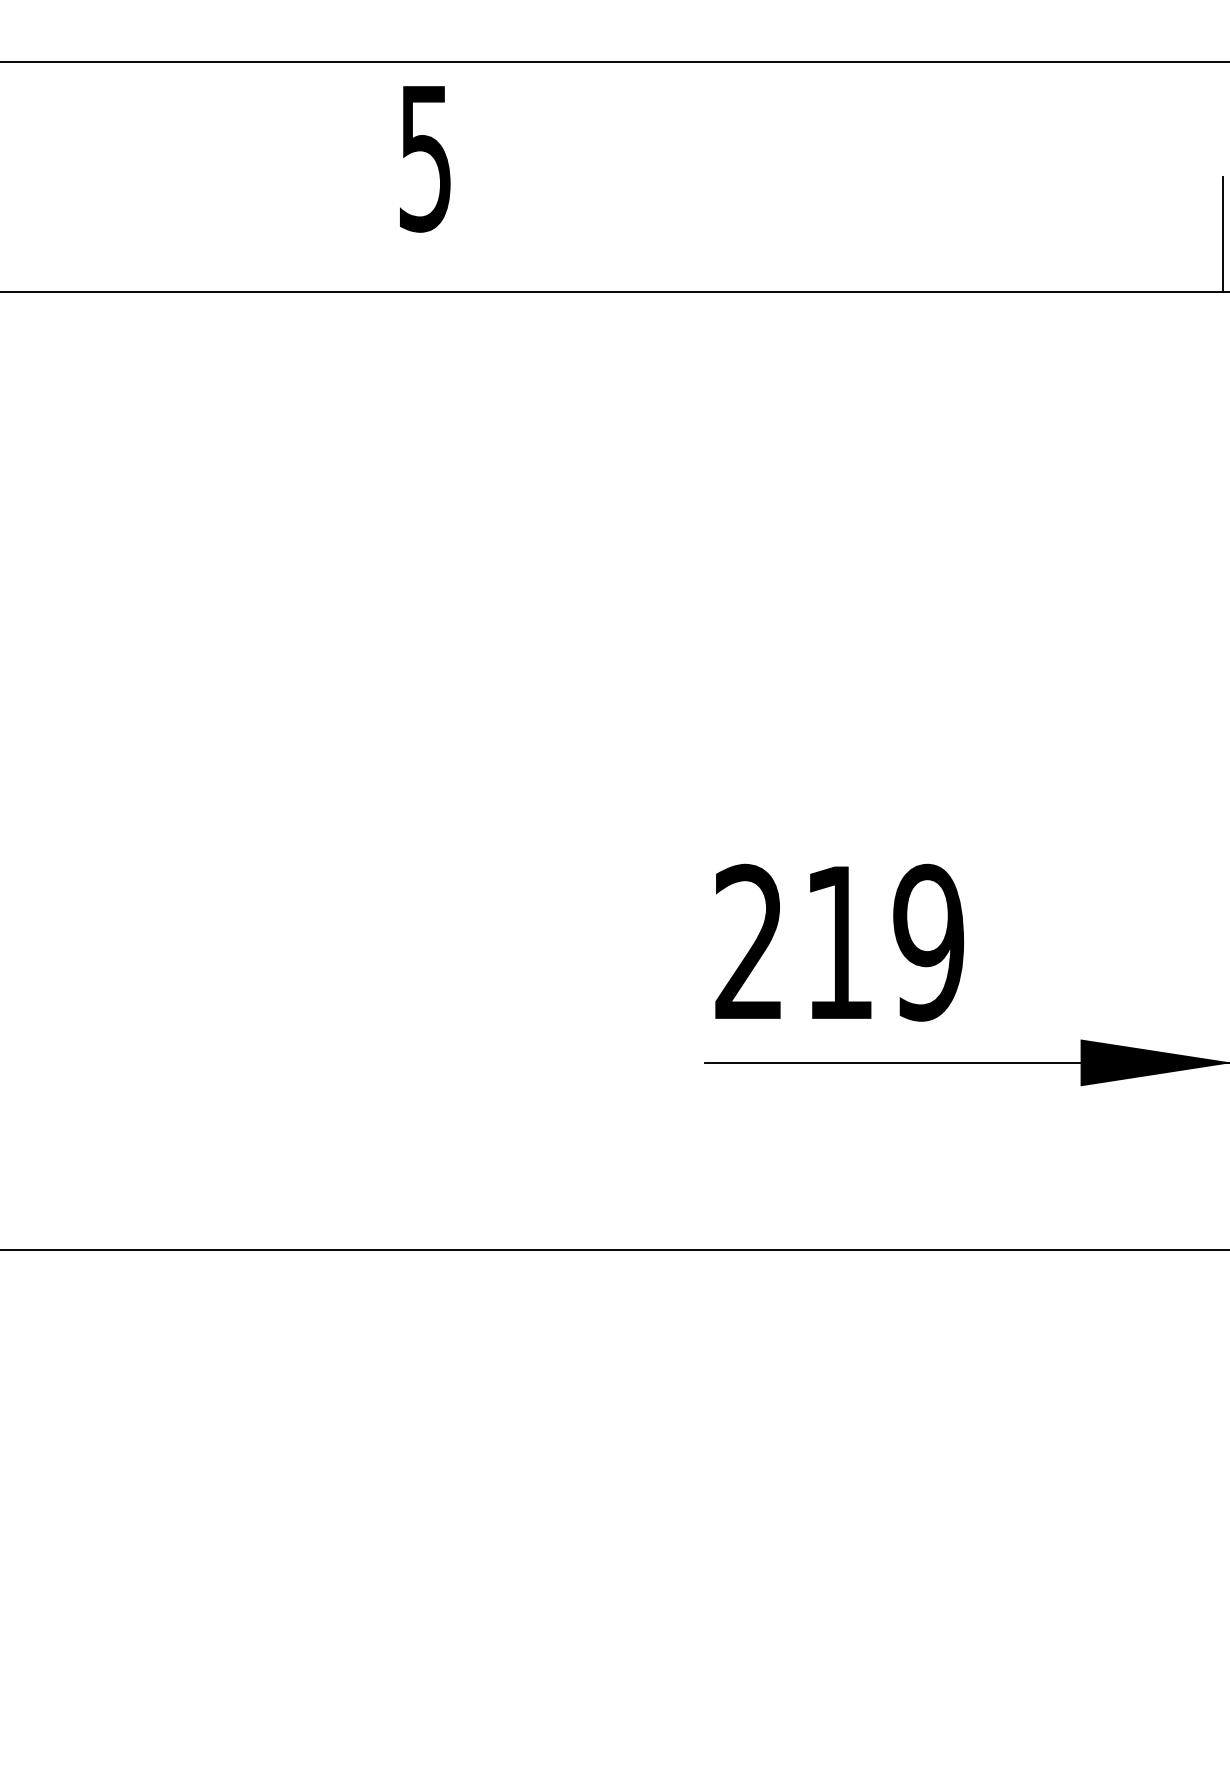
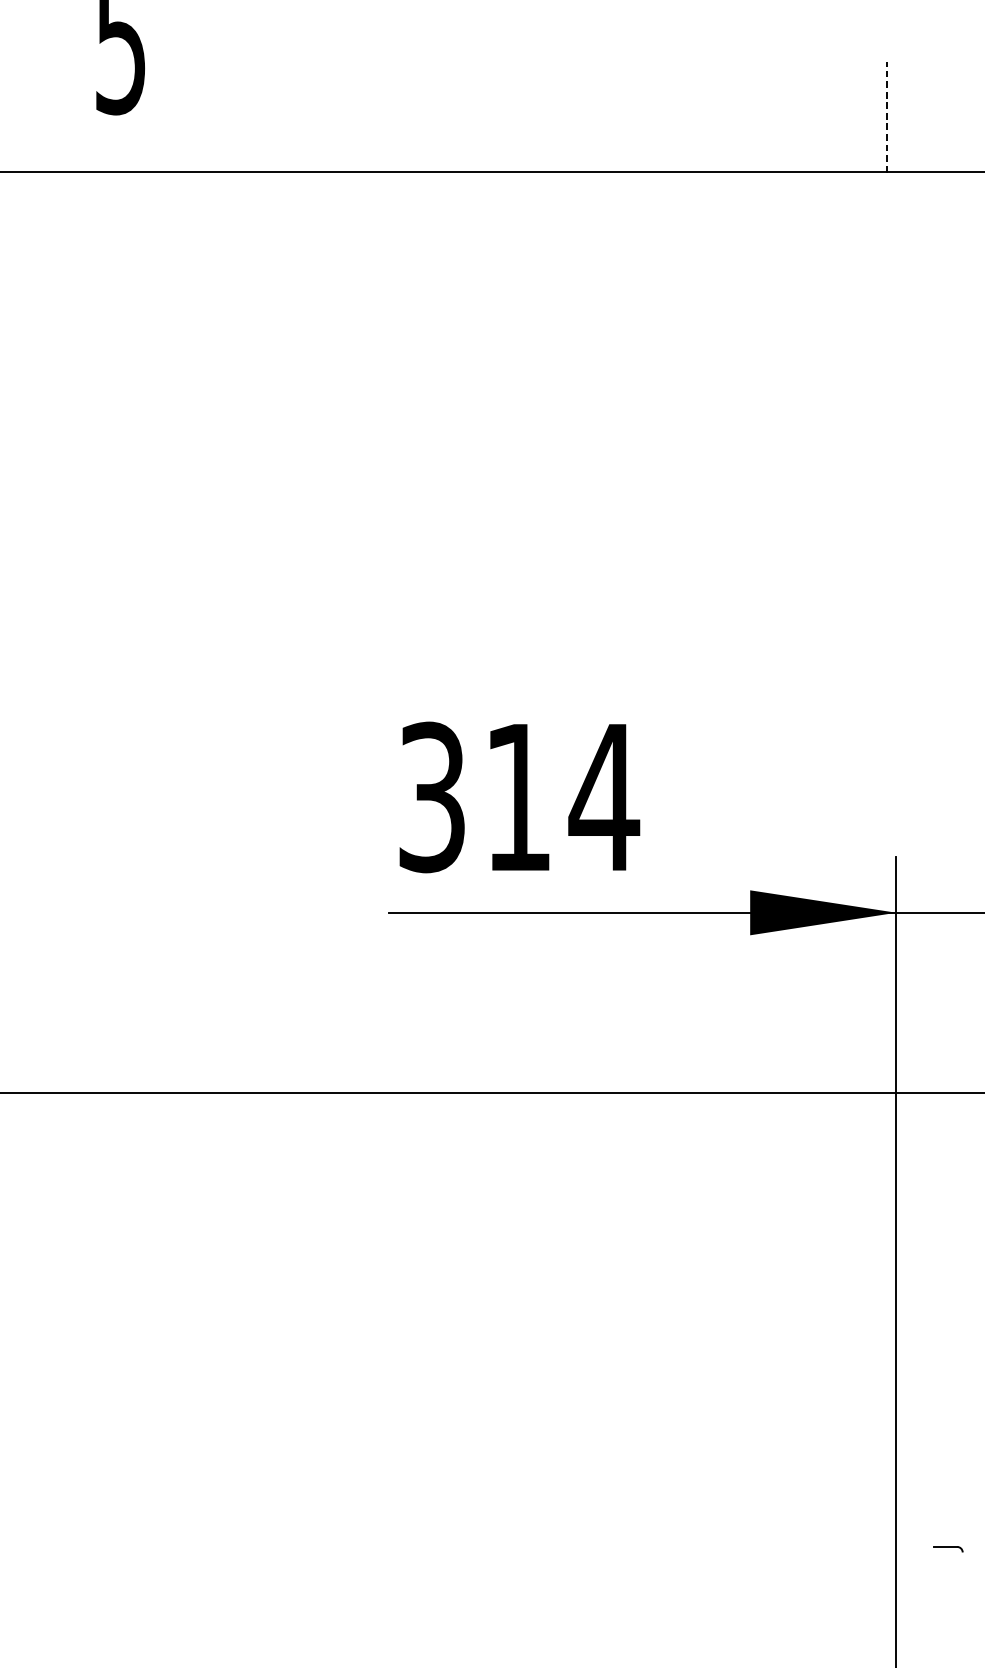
line: (1222, 234) -> (886, 117), solid -> dashed
text: (840, 942) -> (519, 797), 219 -> 314

